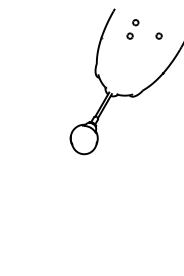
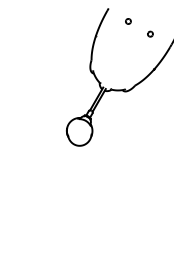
part: (129, 35) -> (122, 33), removed

